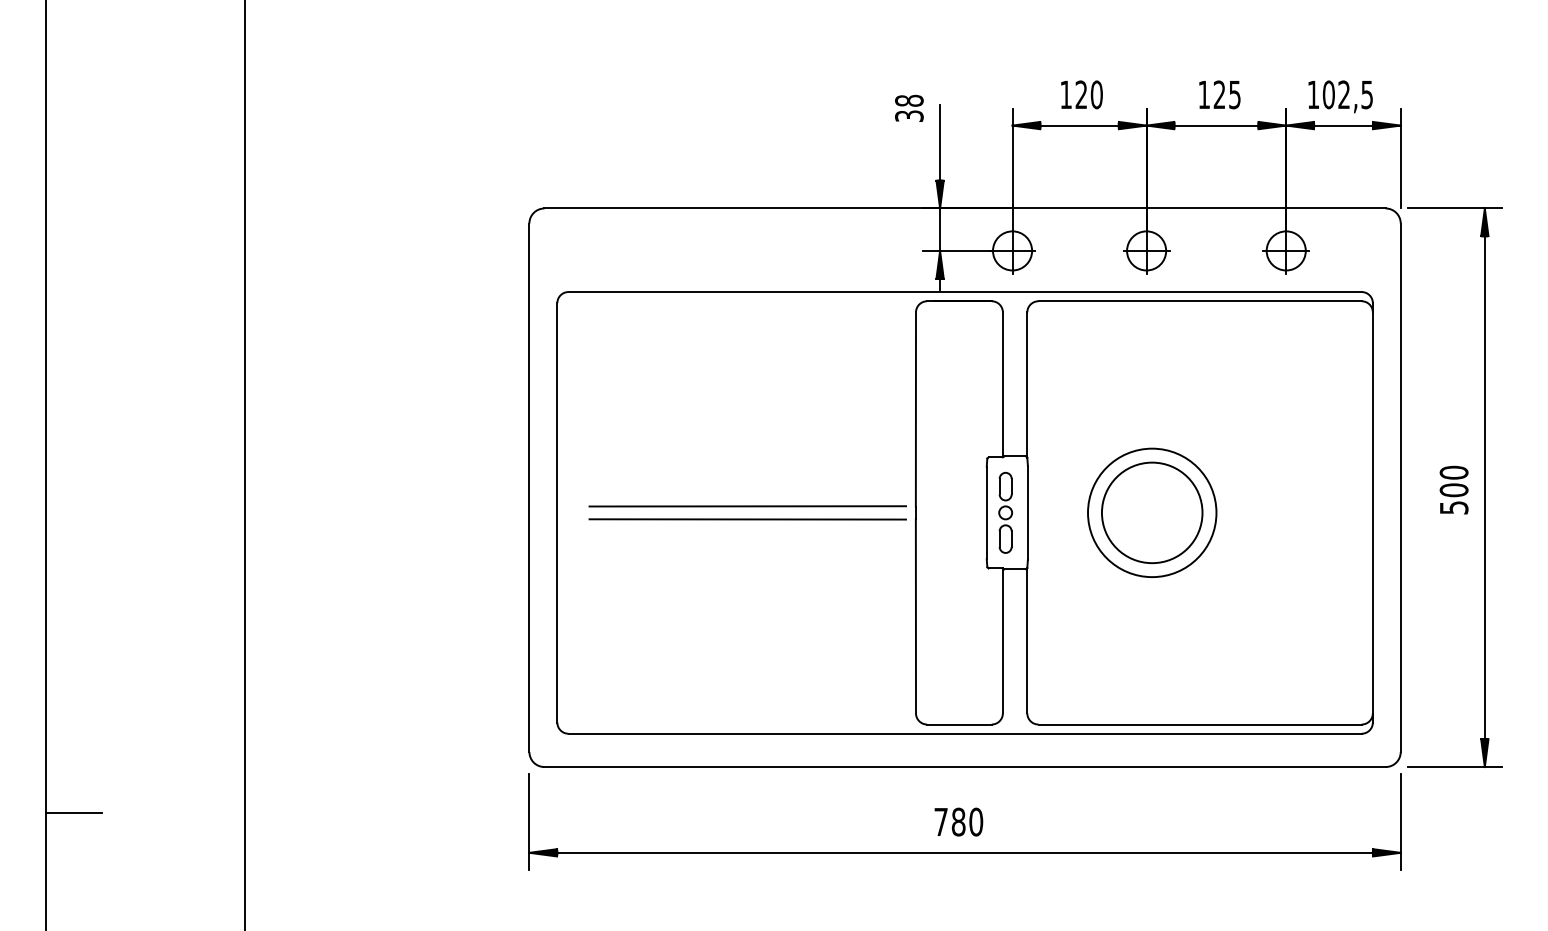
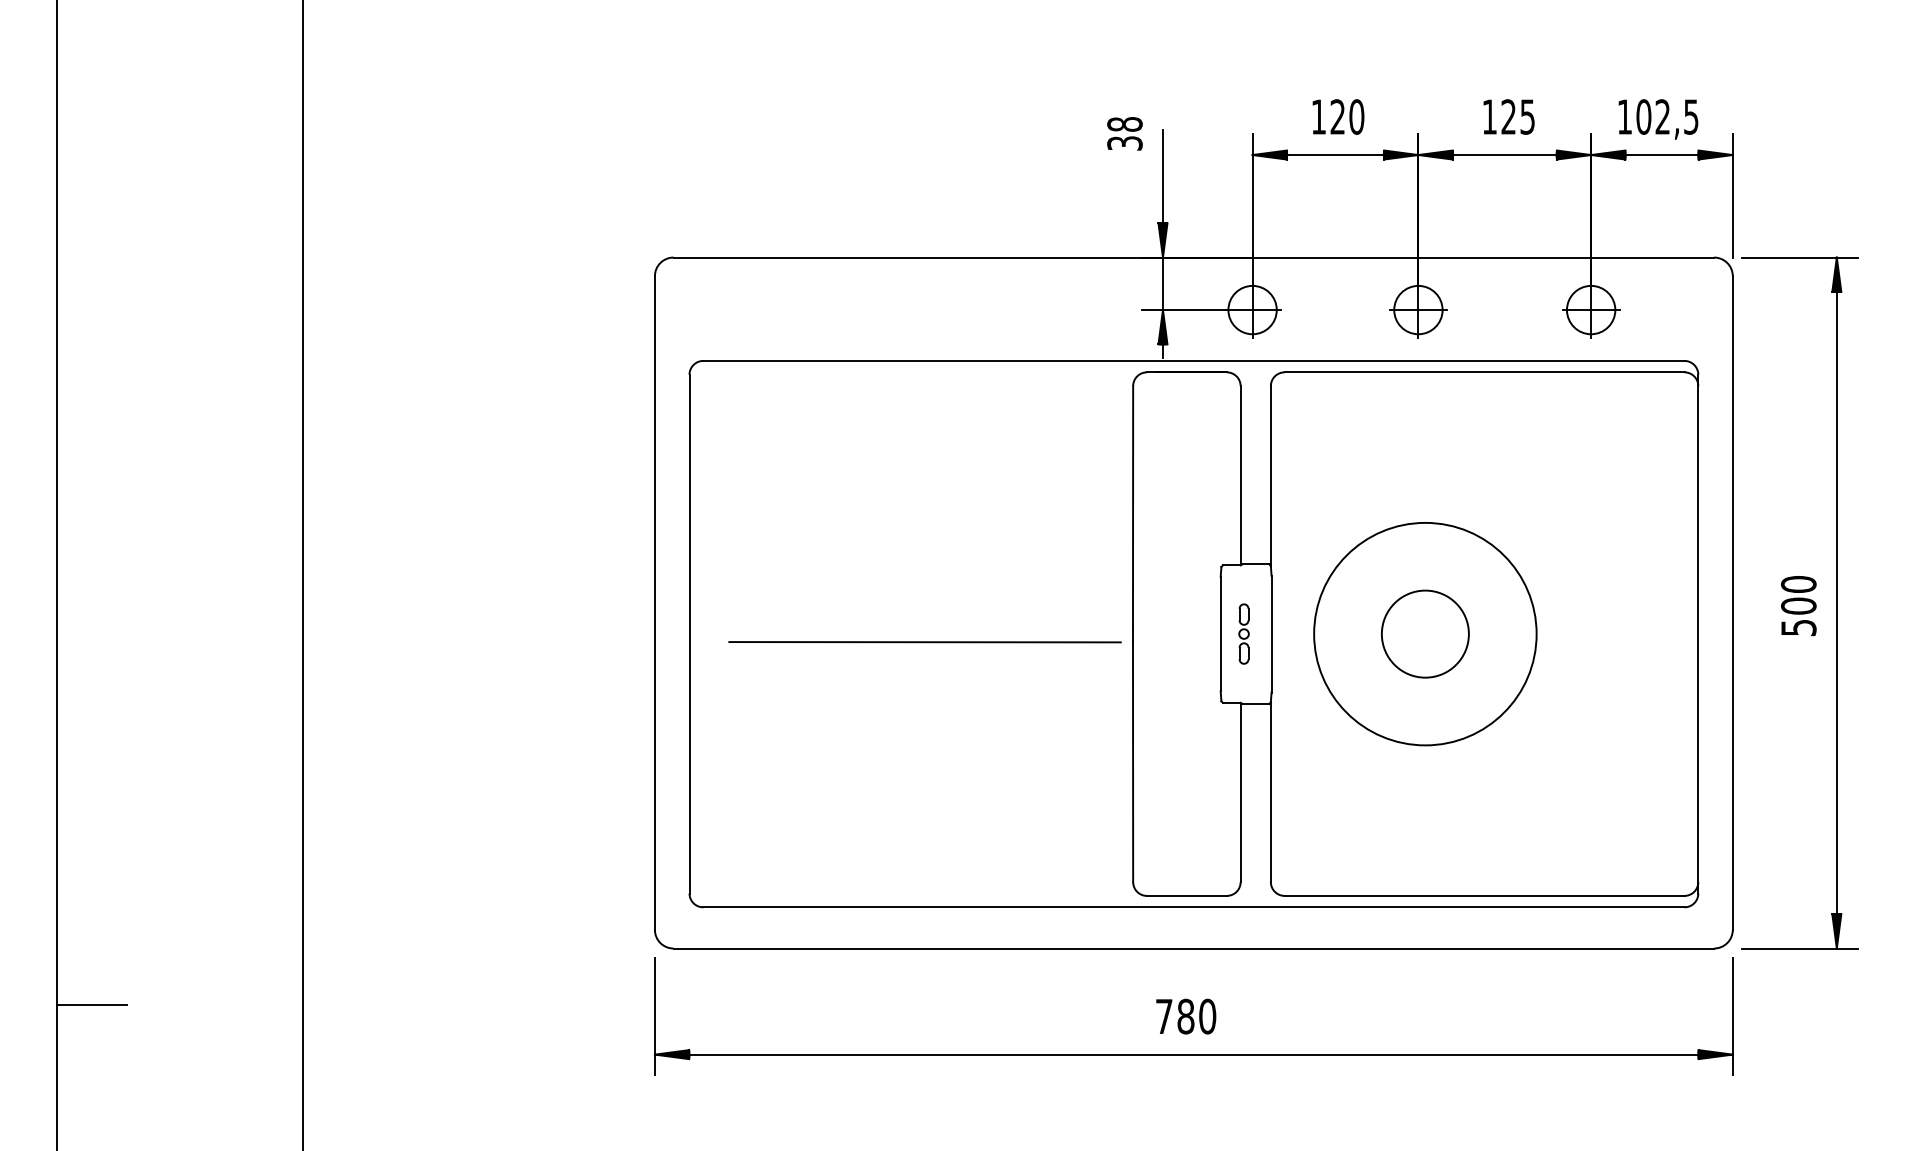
line: (747, 505) -> (924, 625), removed
part: (1005, 512) -> (1243, 633), size x0.6
circle: (1151, 512) -> (1424, 633), size x1.4
circle: (1152, 512) -> (1425, 633), size x0.7

